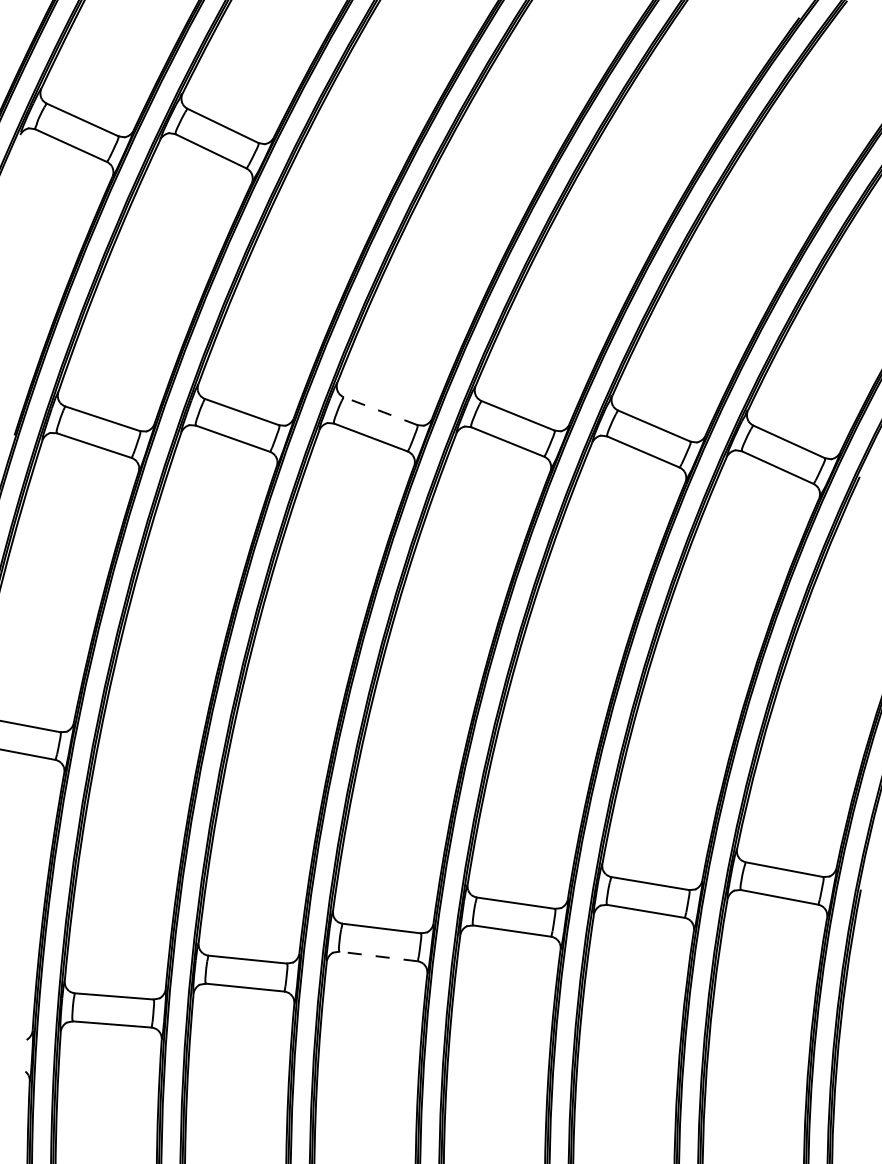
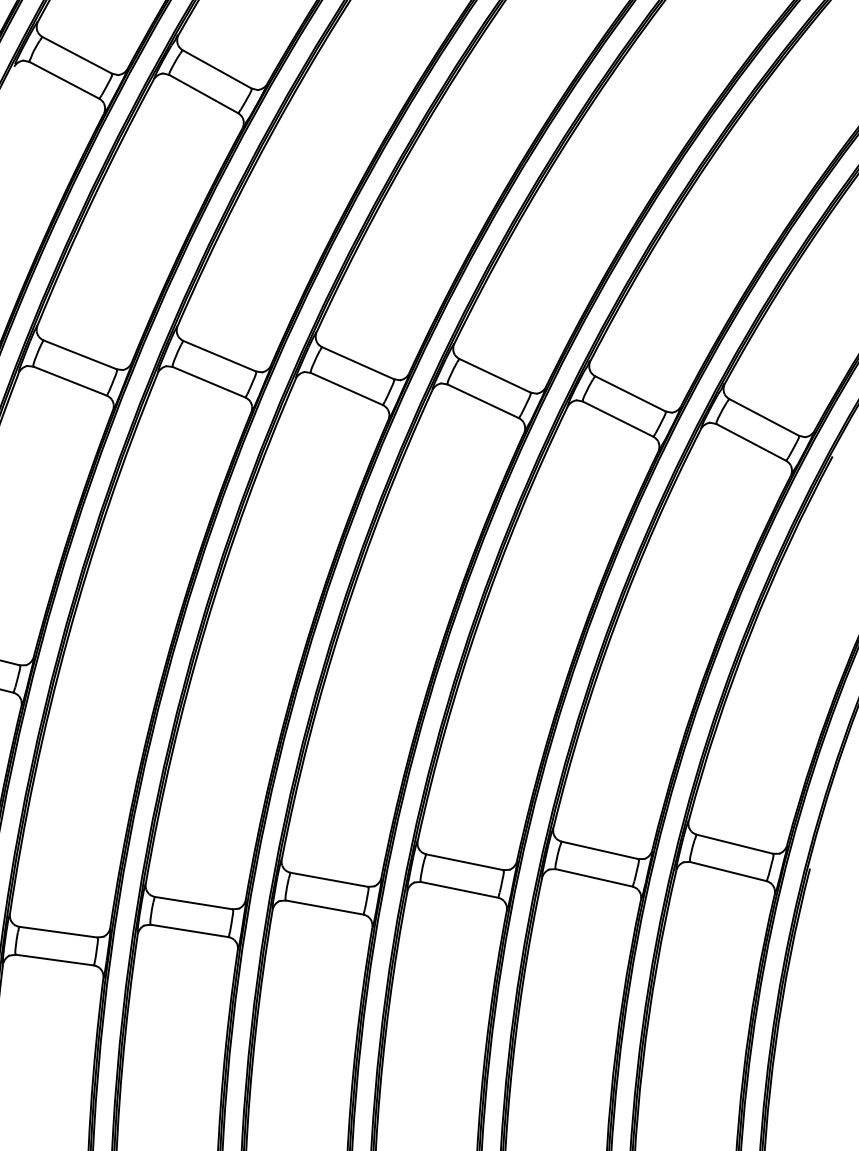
line: (380, 411) -> (357, 363), dashed -> solid
line: (377, 956) -> (323, 907), dashed -> solid

